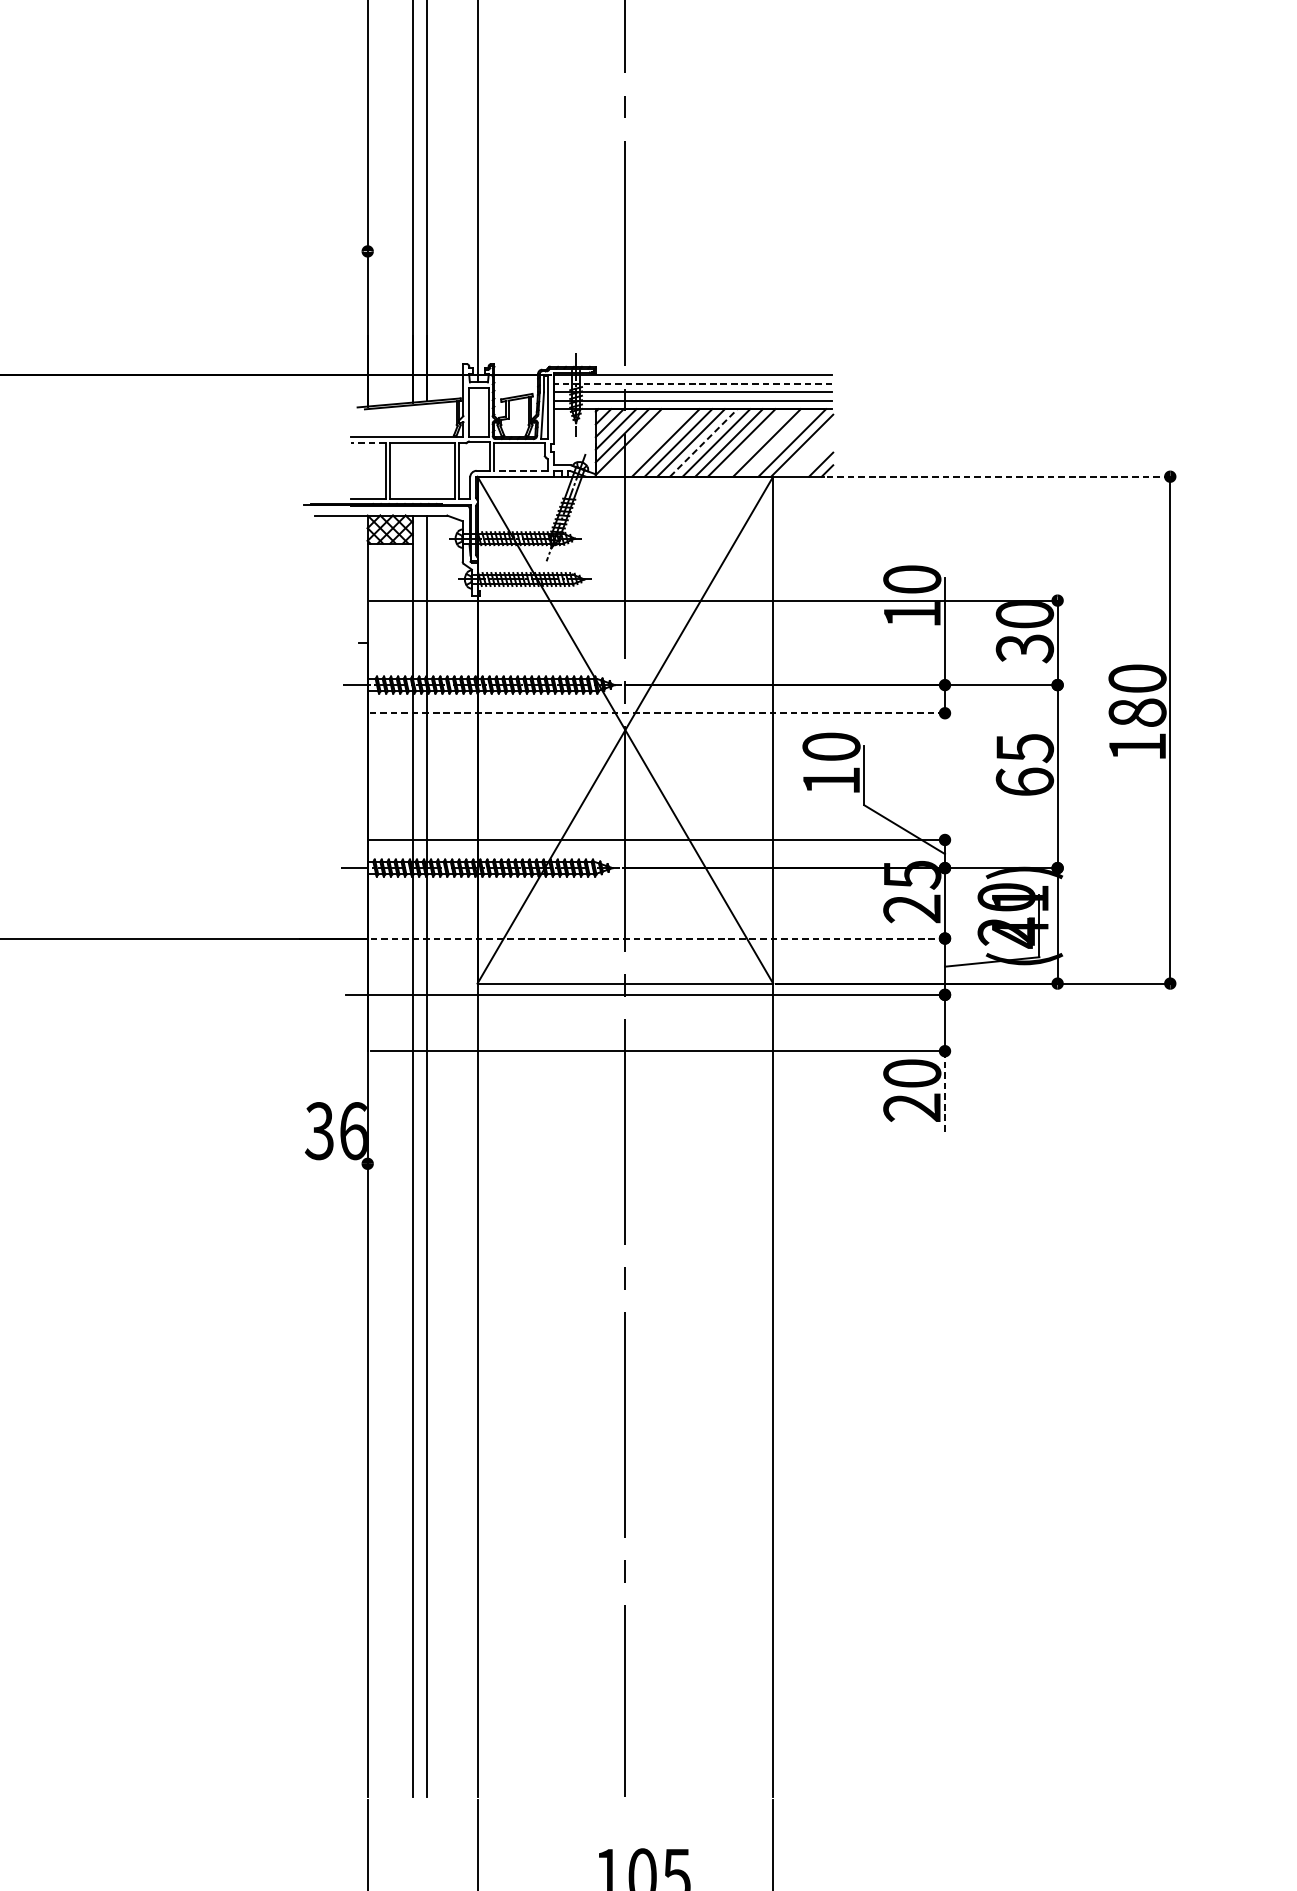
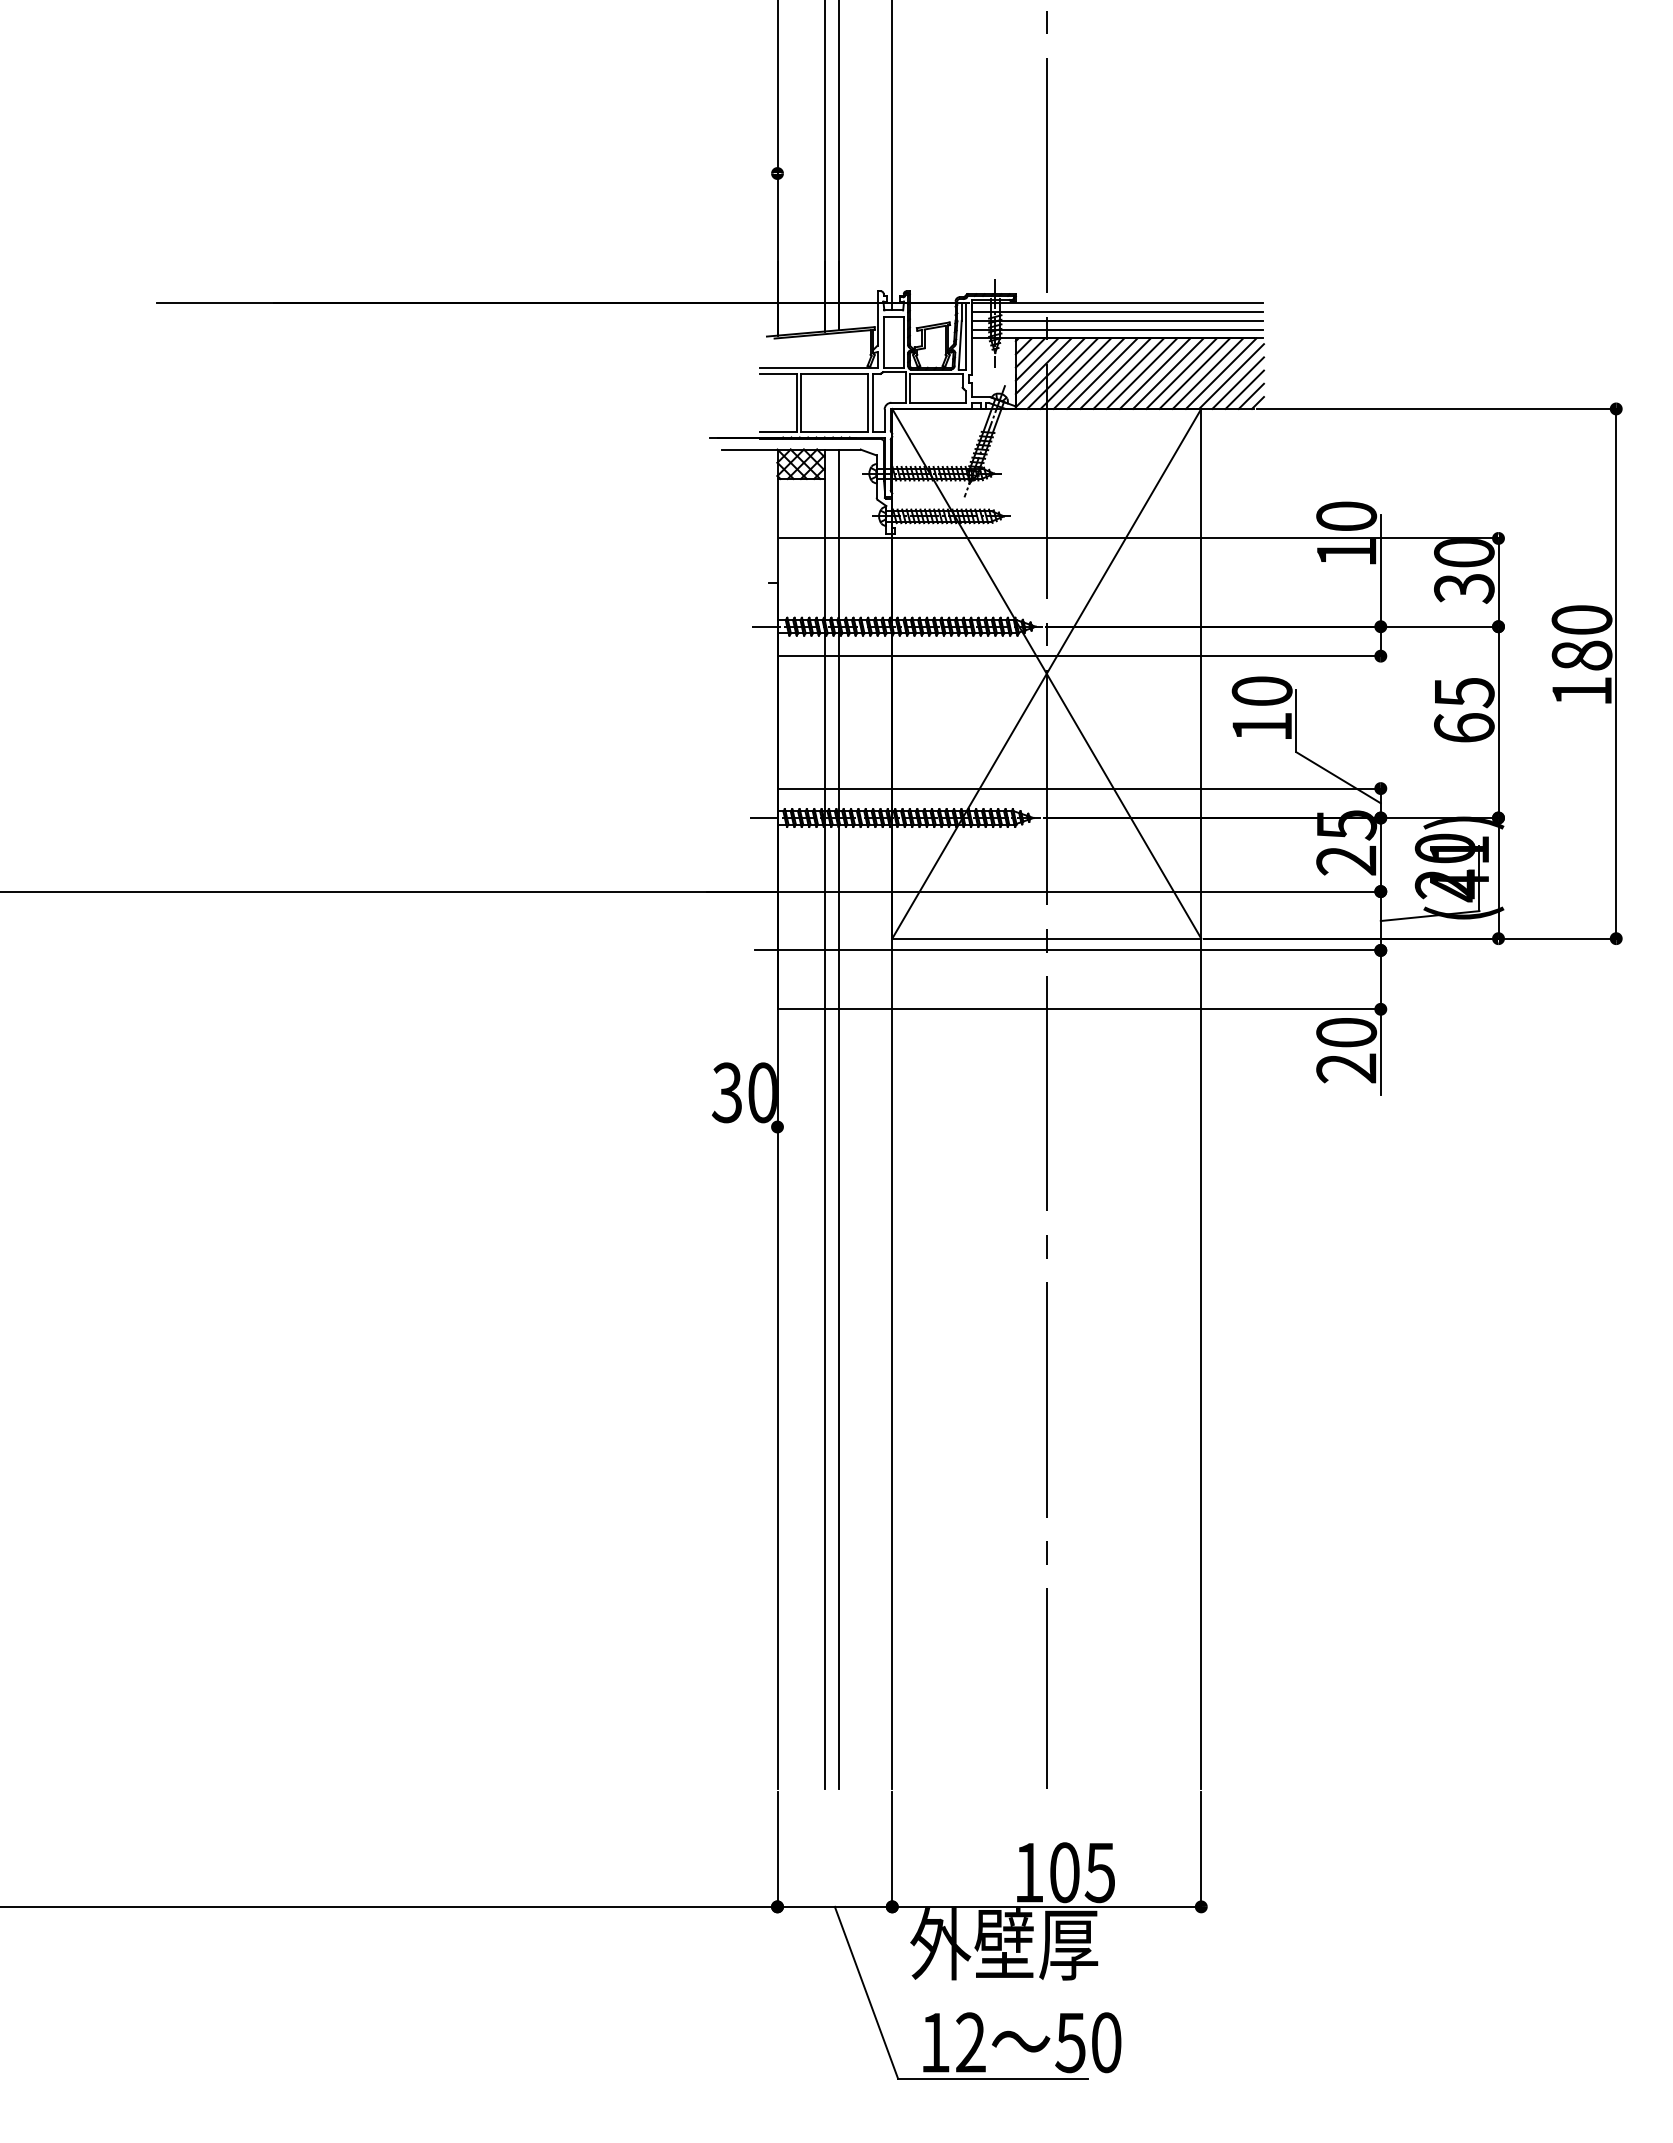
line: (693, 383) -> (1117, 311), dashed -> solid
line: (367, 442) -> (777, 373), dashed -> solid
line: (640, 442) -> (1062, 373), added
line: (652, 442) -> (1075, 373), added
line: (703, 442) -> (1128, 373), dashed -> solid
line: (754, 442) -> (1181, 373), added
line: (779, 442) -> (1207, 373), added
line: (808, 451) -> (1238, 382), added
line: (814, 458) -> (1244, 389), added
line: (520, 470) -> (937, 402), dashed -> solid
line: (1000, 476) -> (1438, 408), dashed -> solid
line: (659, 713) -> (1082, 656), dashed -> solid
line: (659, 938) -> (1082, 891), dashed -> solid
line: (944, 1092) -> (1380, 1052), dashed -> solid
text: (353, 1130) -> (762, 1092), 36 -> 30

